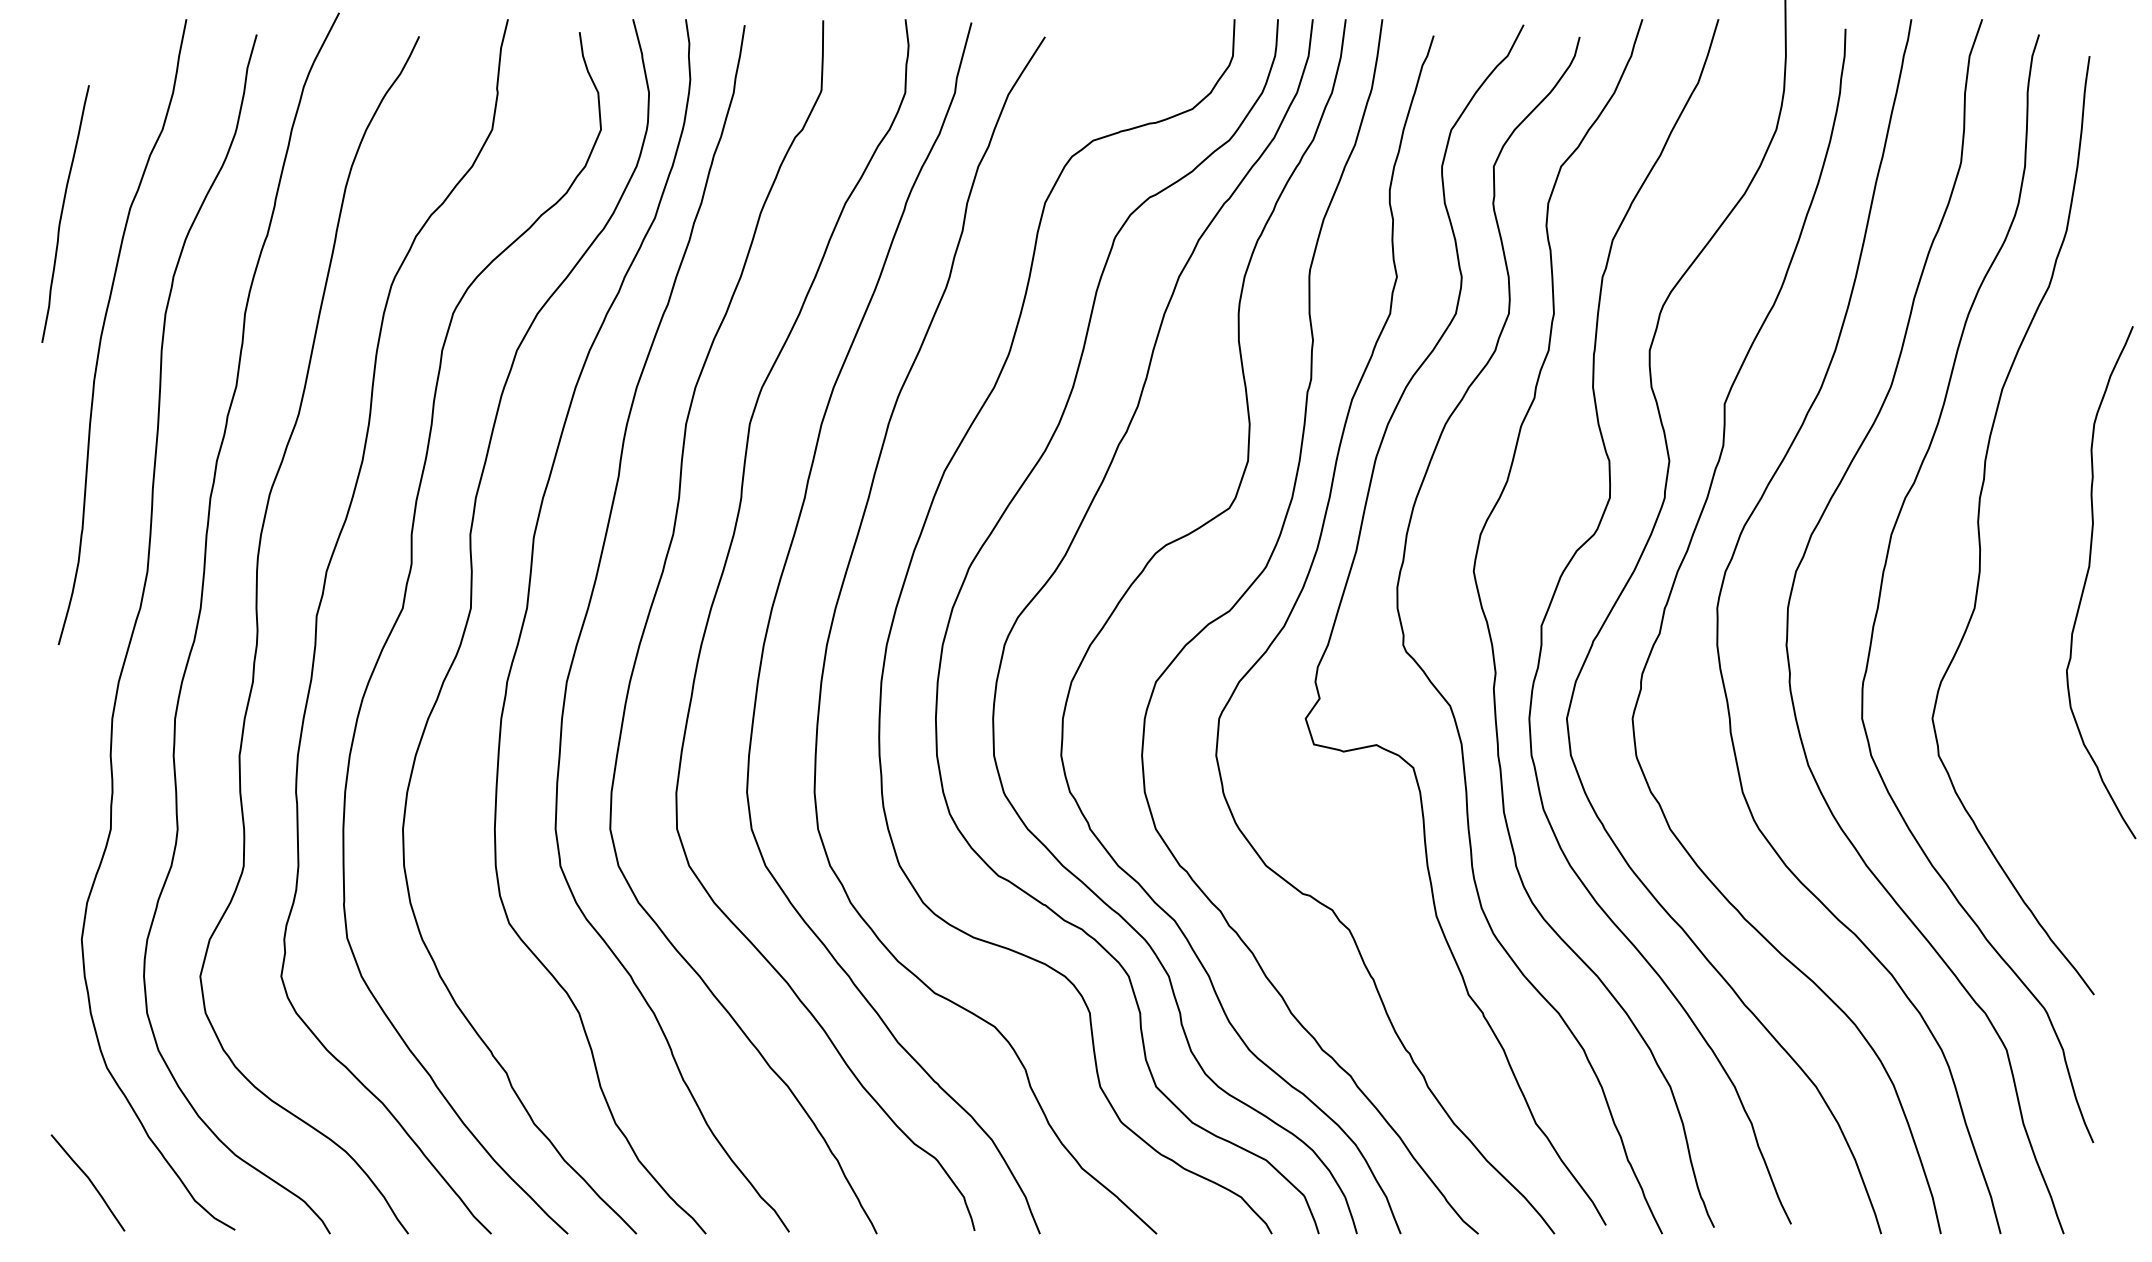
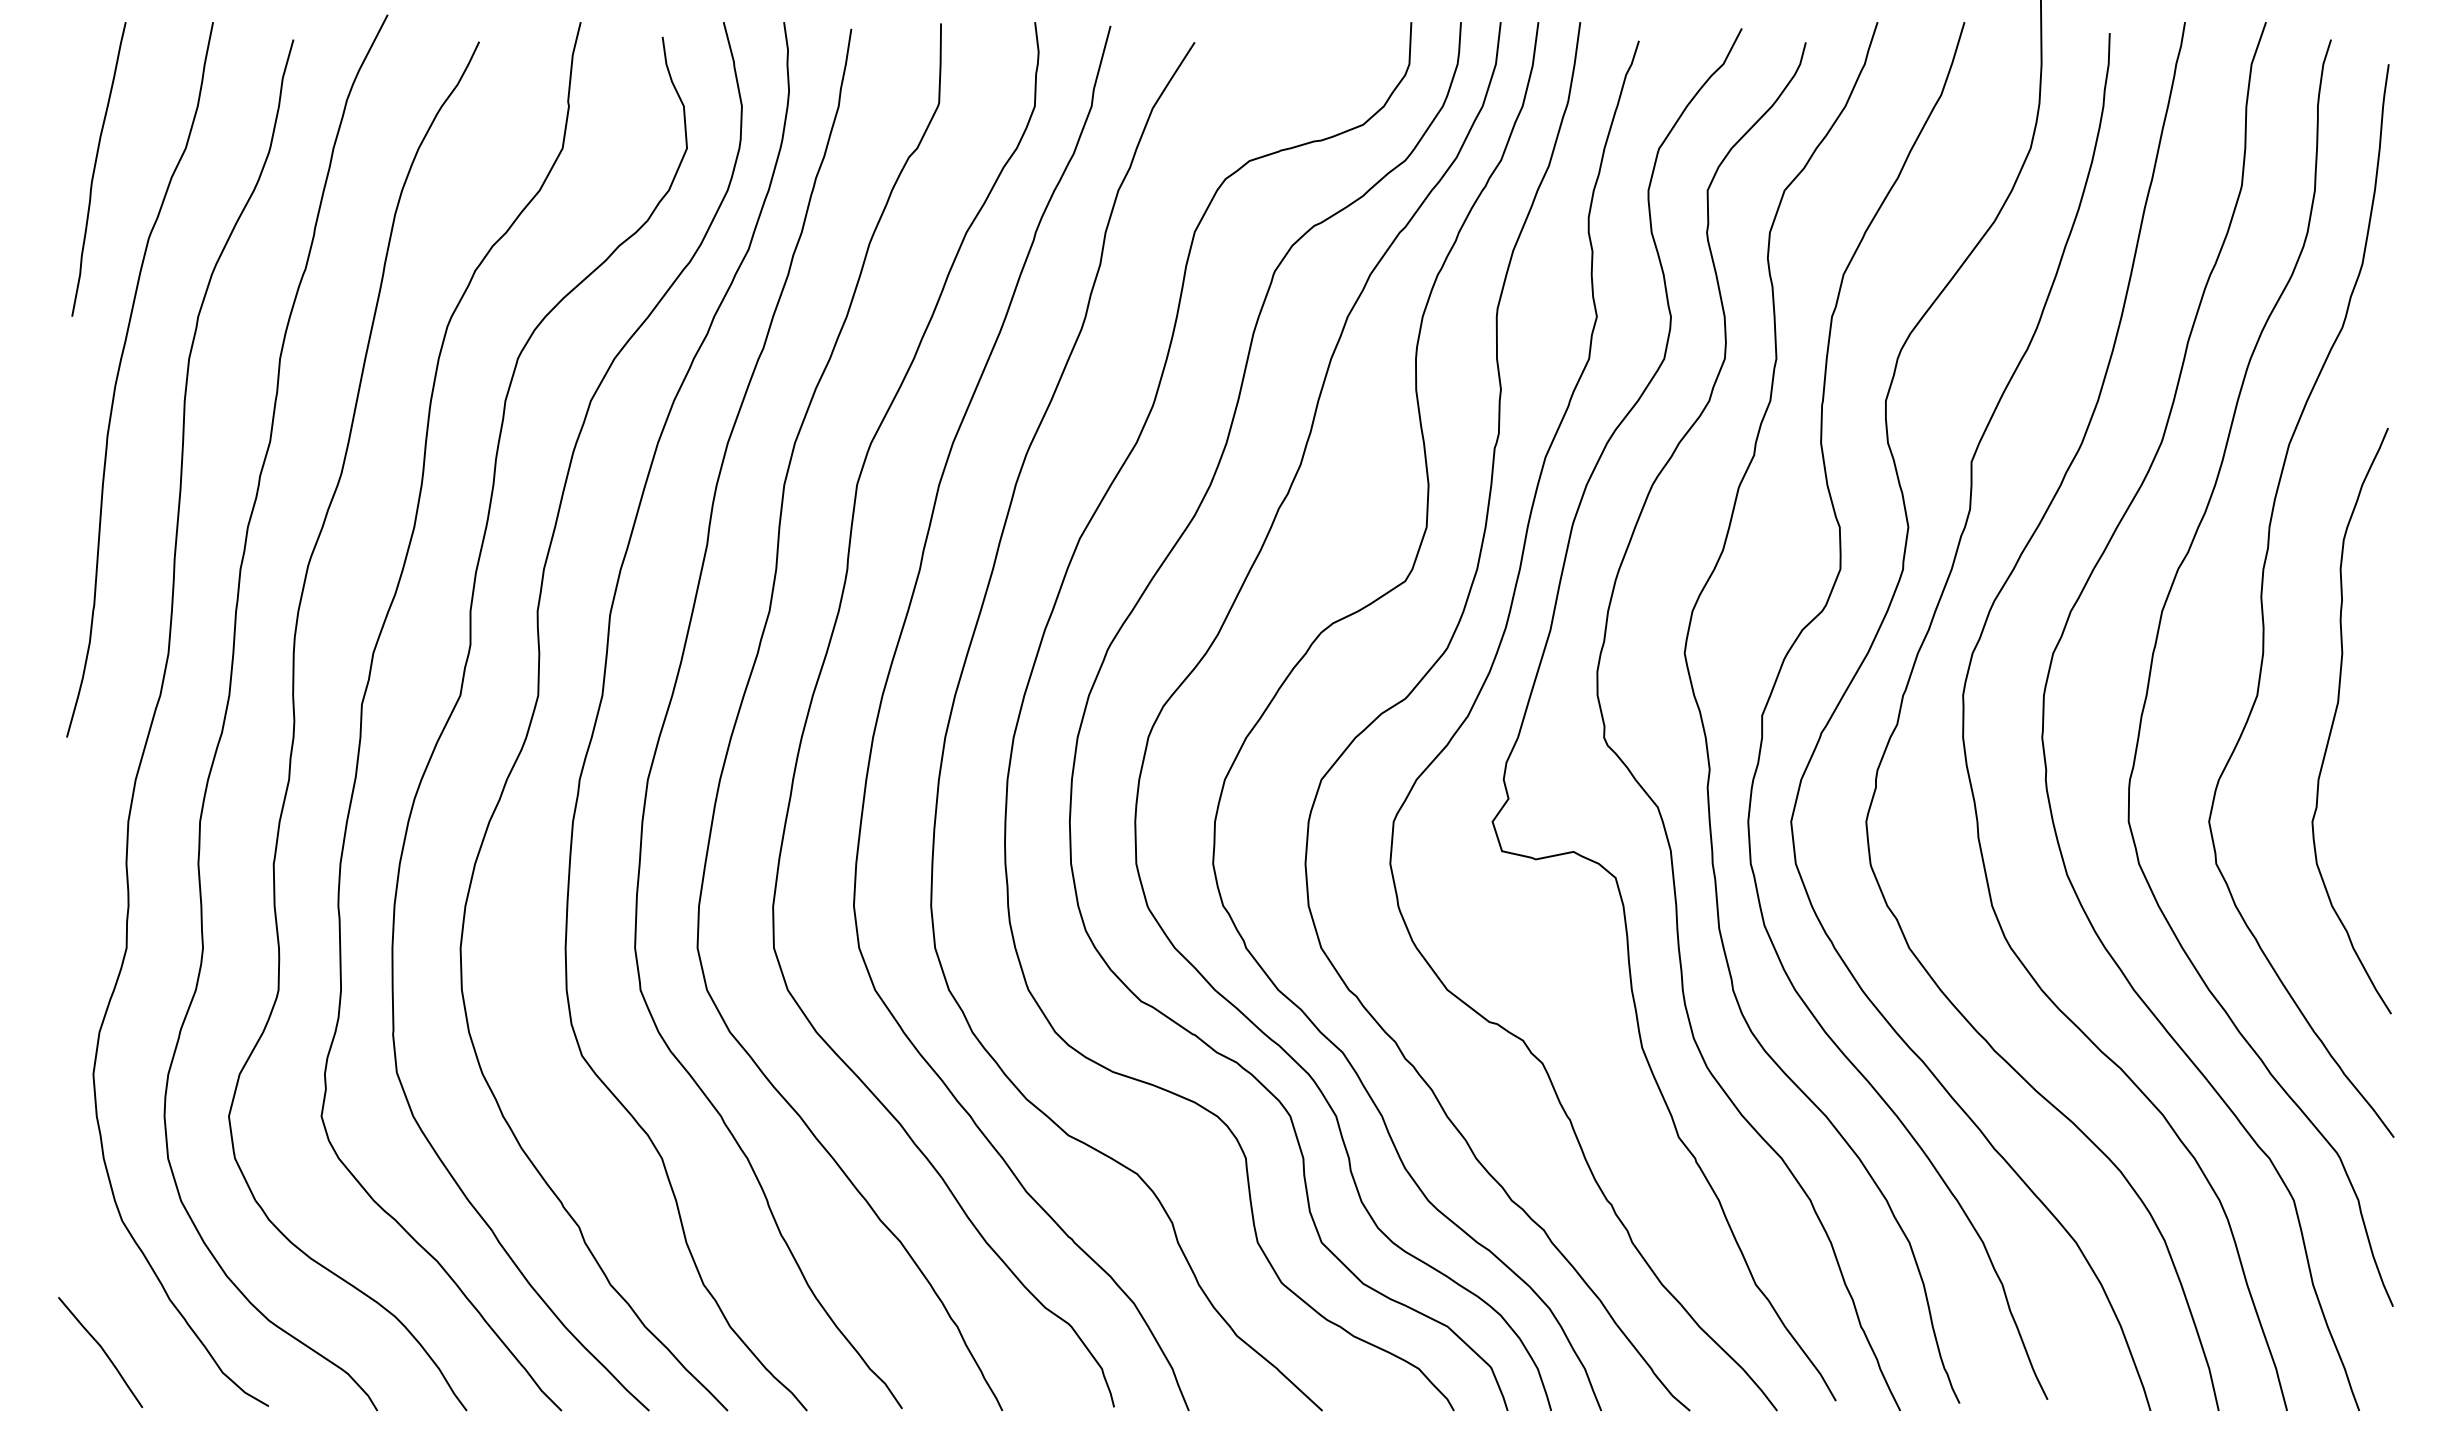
curve: (62, 213) -> (95, 168), moved
curve: (2087, 578) -> (2336, 716), moved

